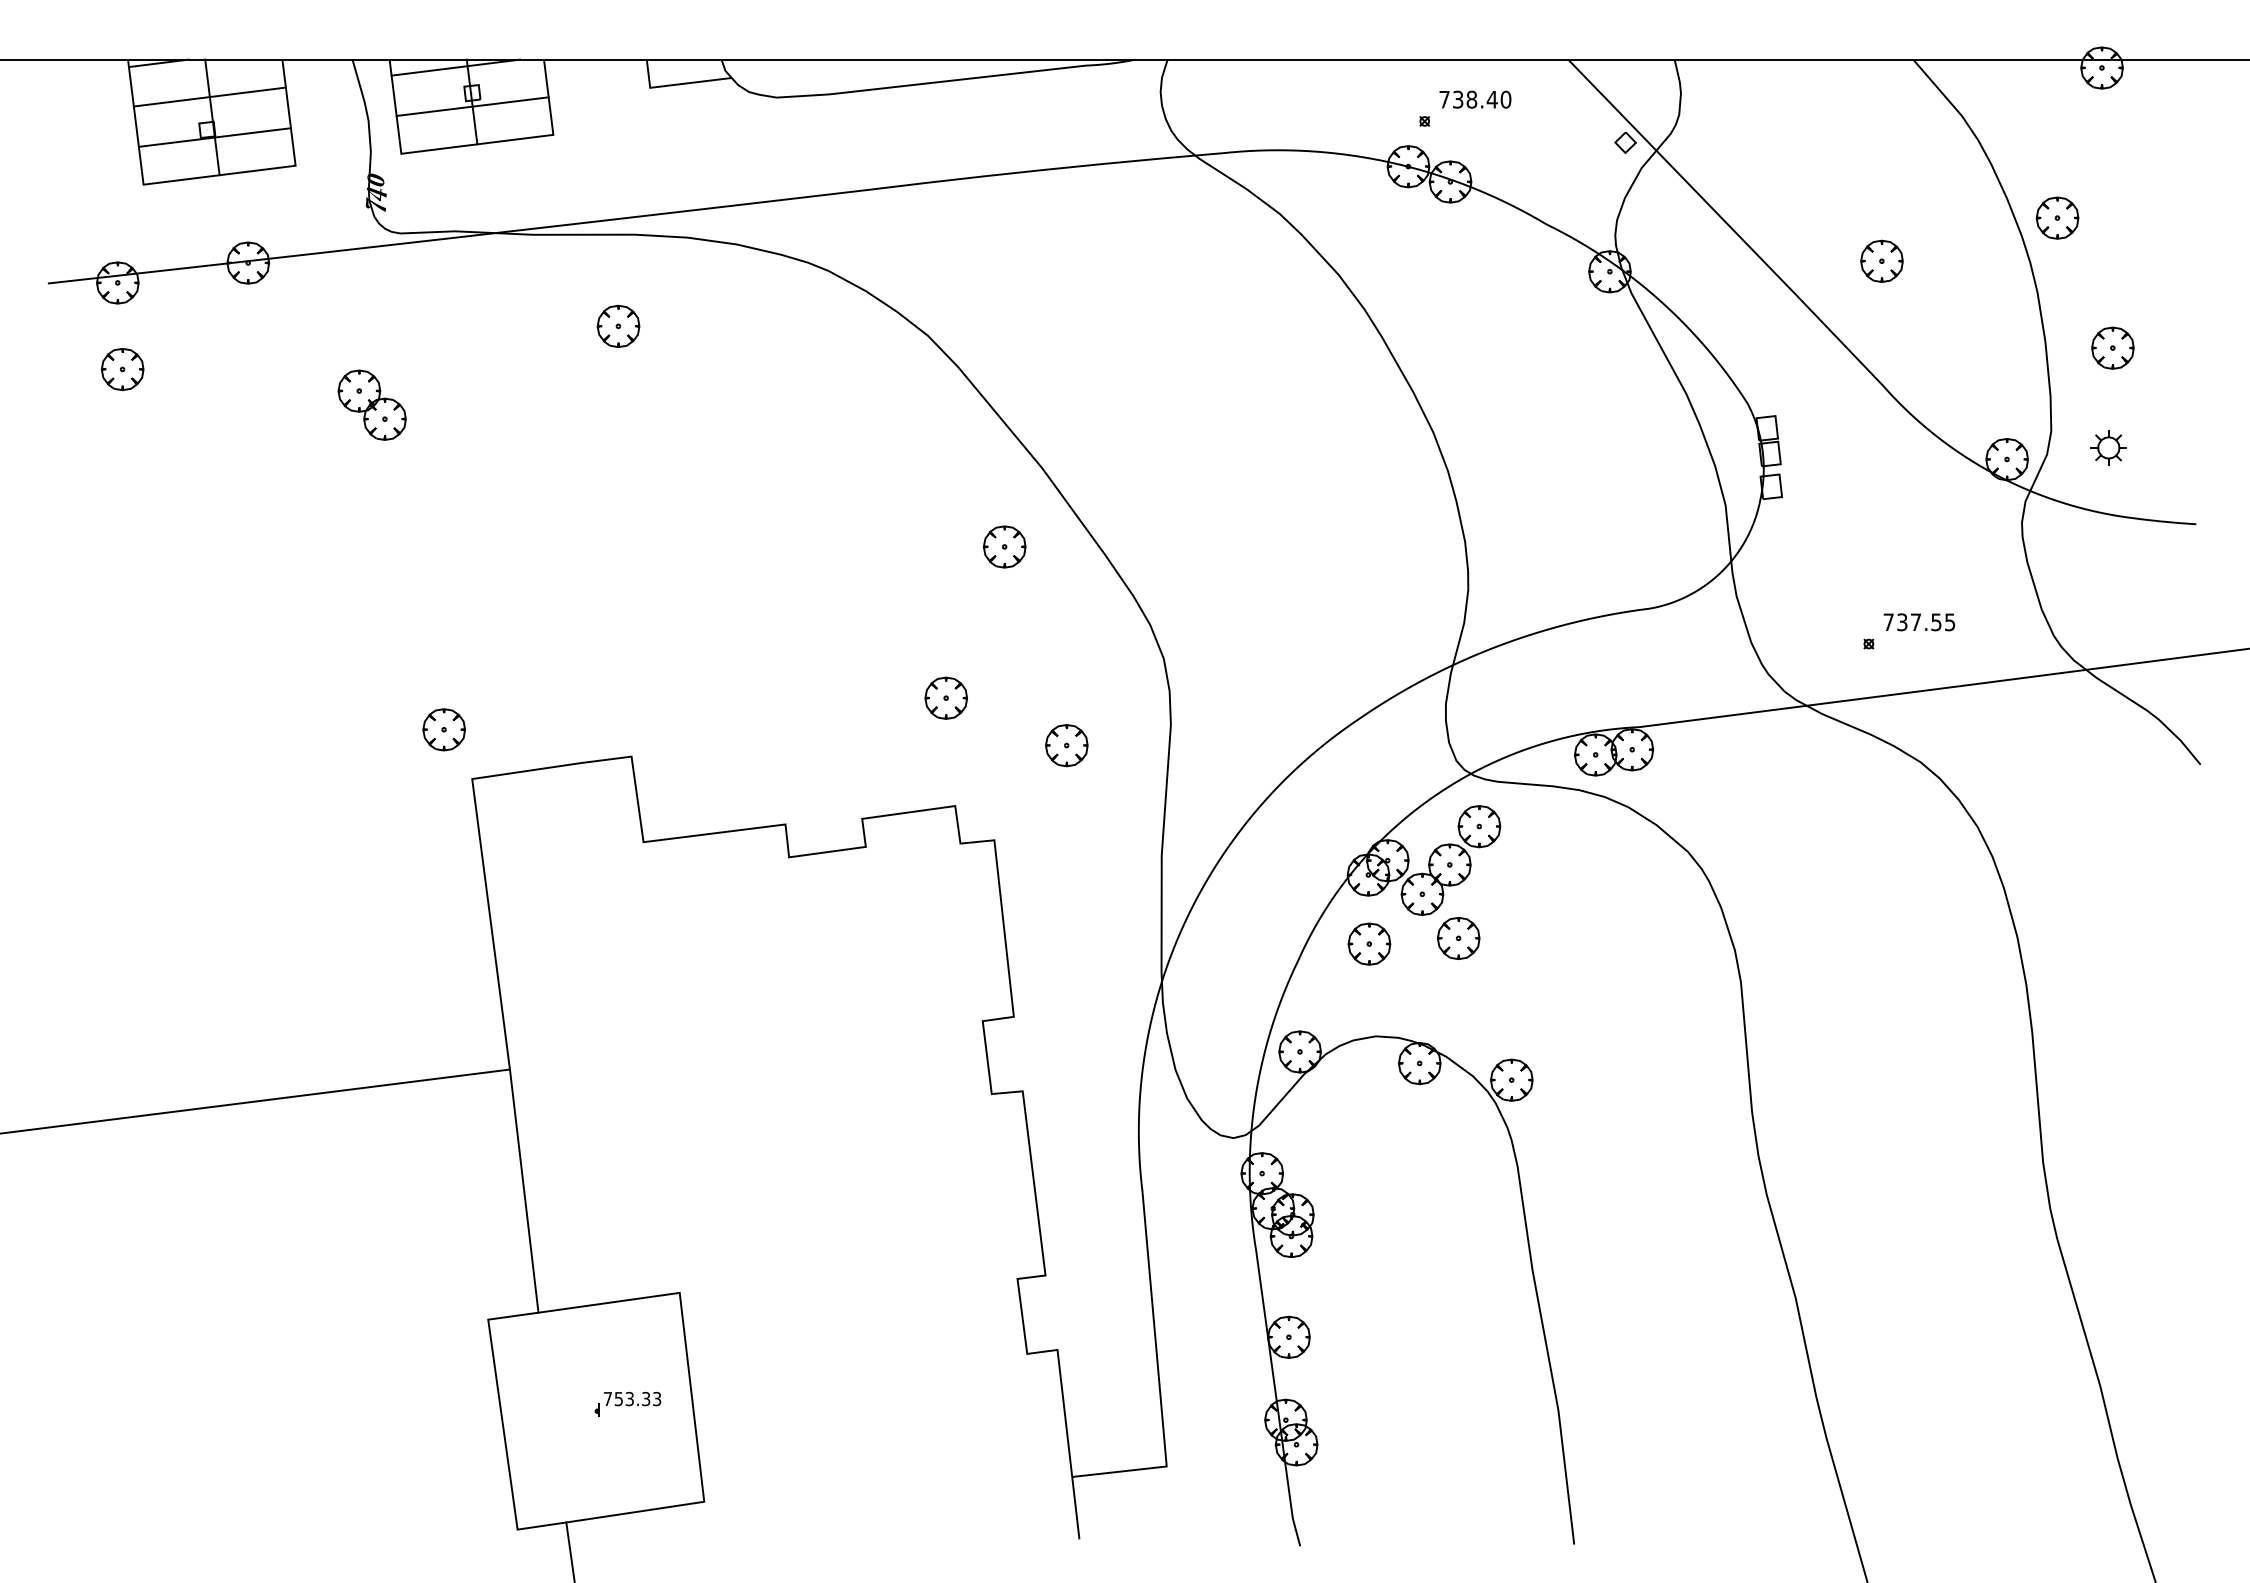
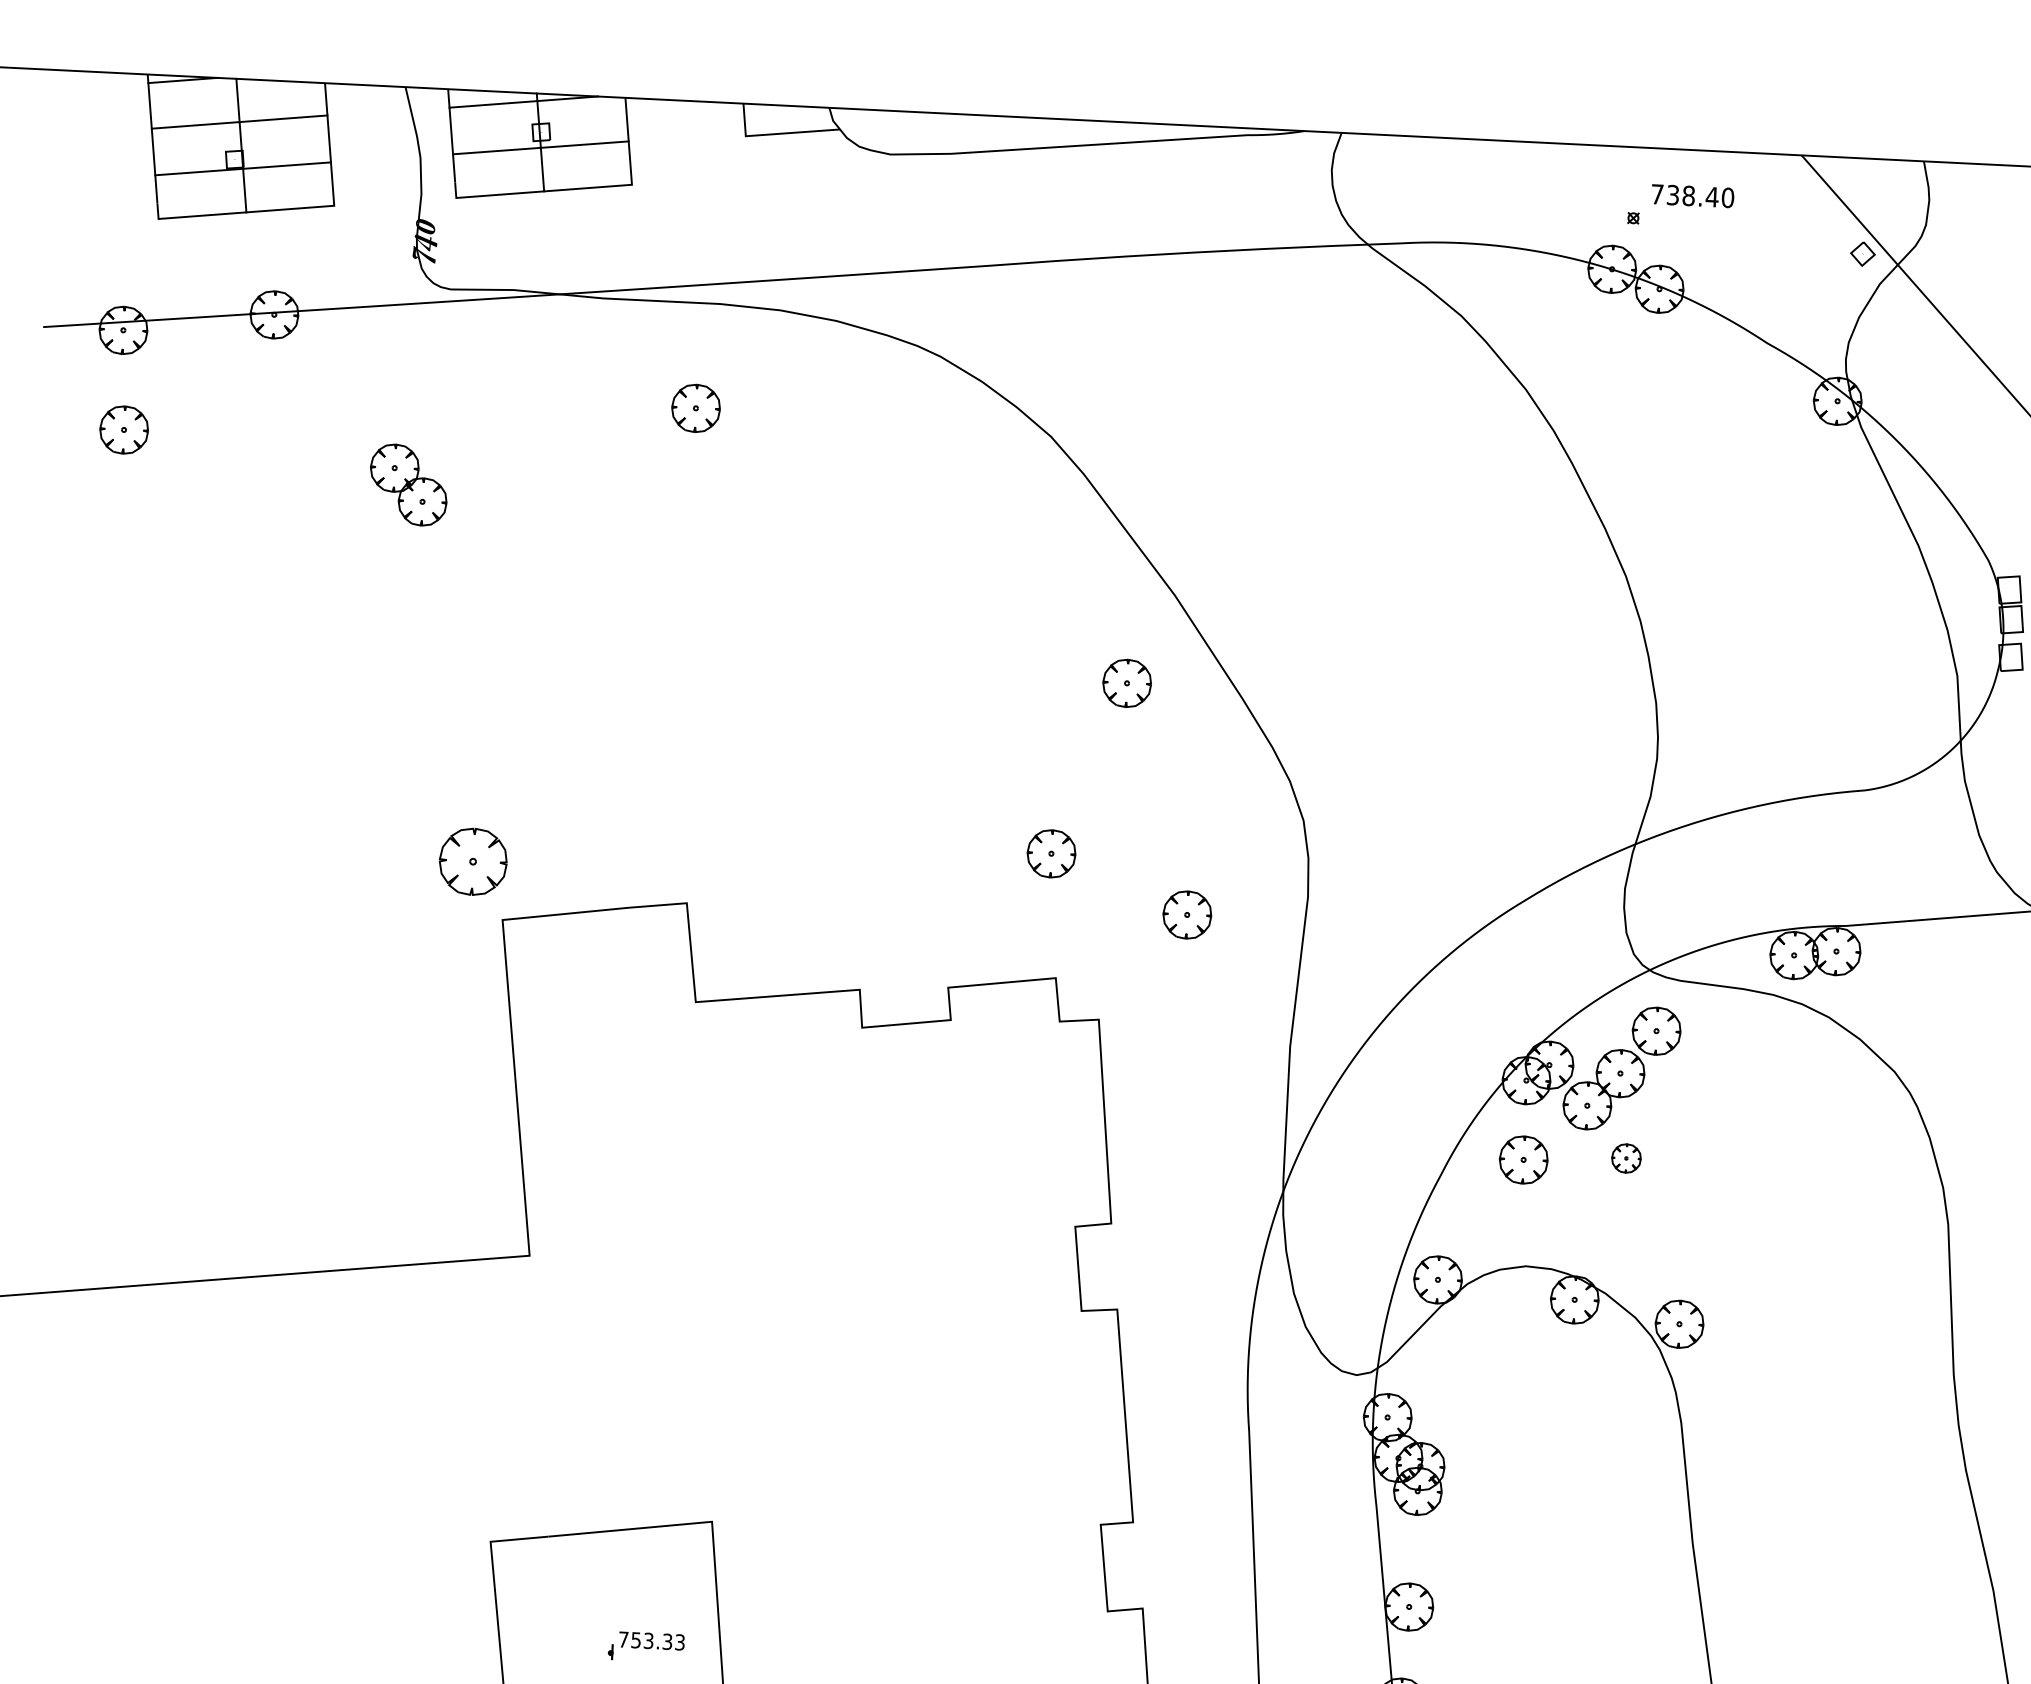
part: (443, 729) -> (472, 861), size x1.4
part: (1458, 938) -> (1626, 1158), size x0.6
line: (523, 1190) -> (538, 1395), removed

